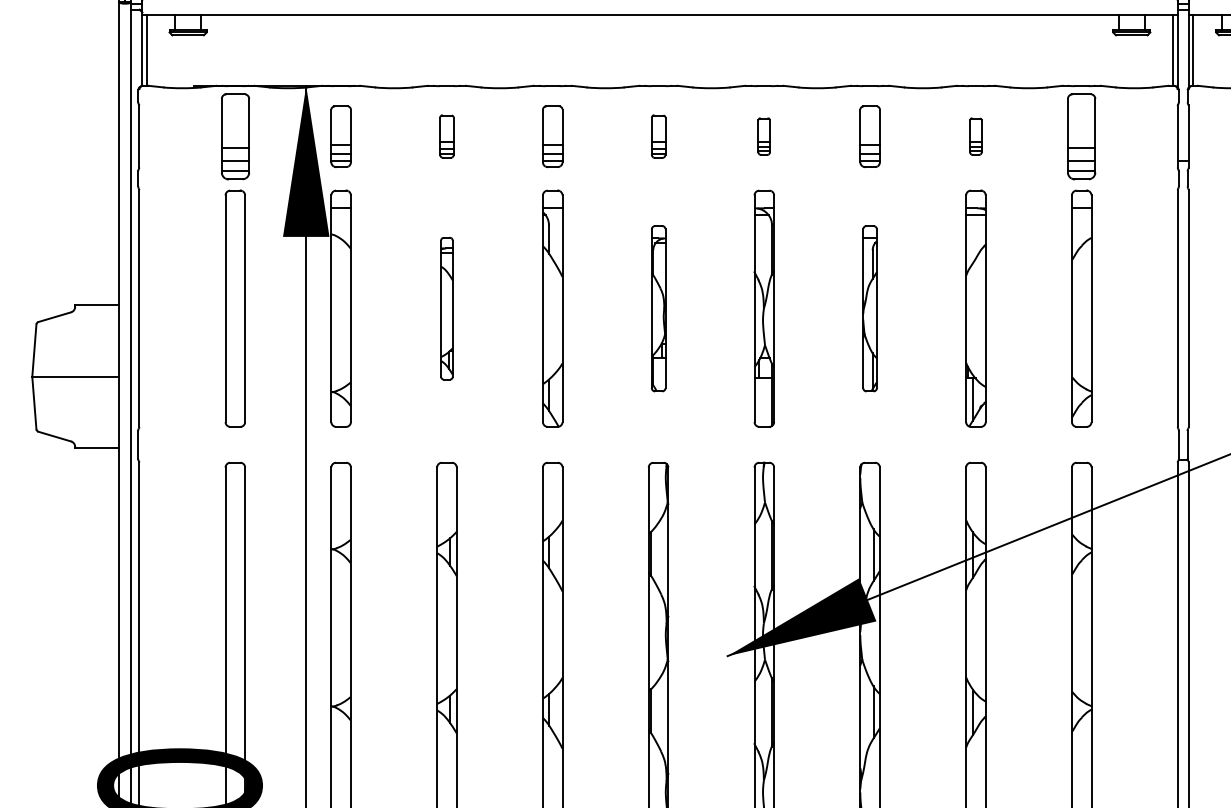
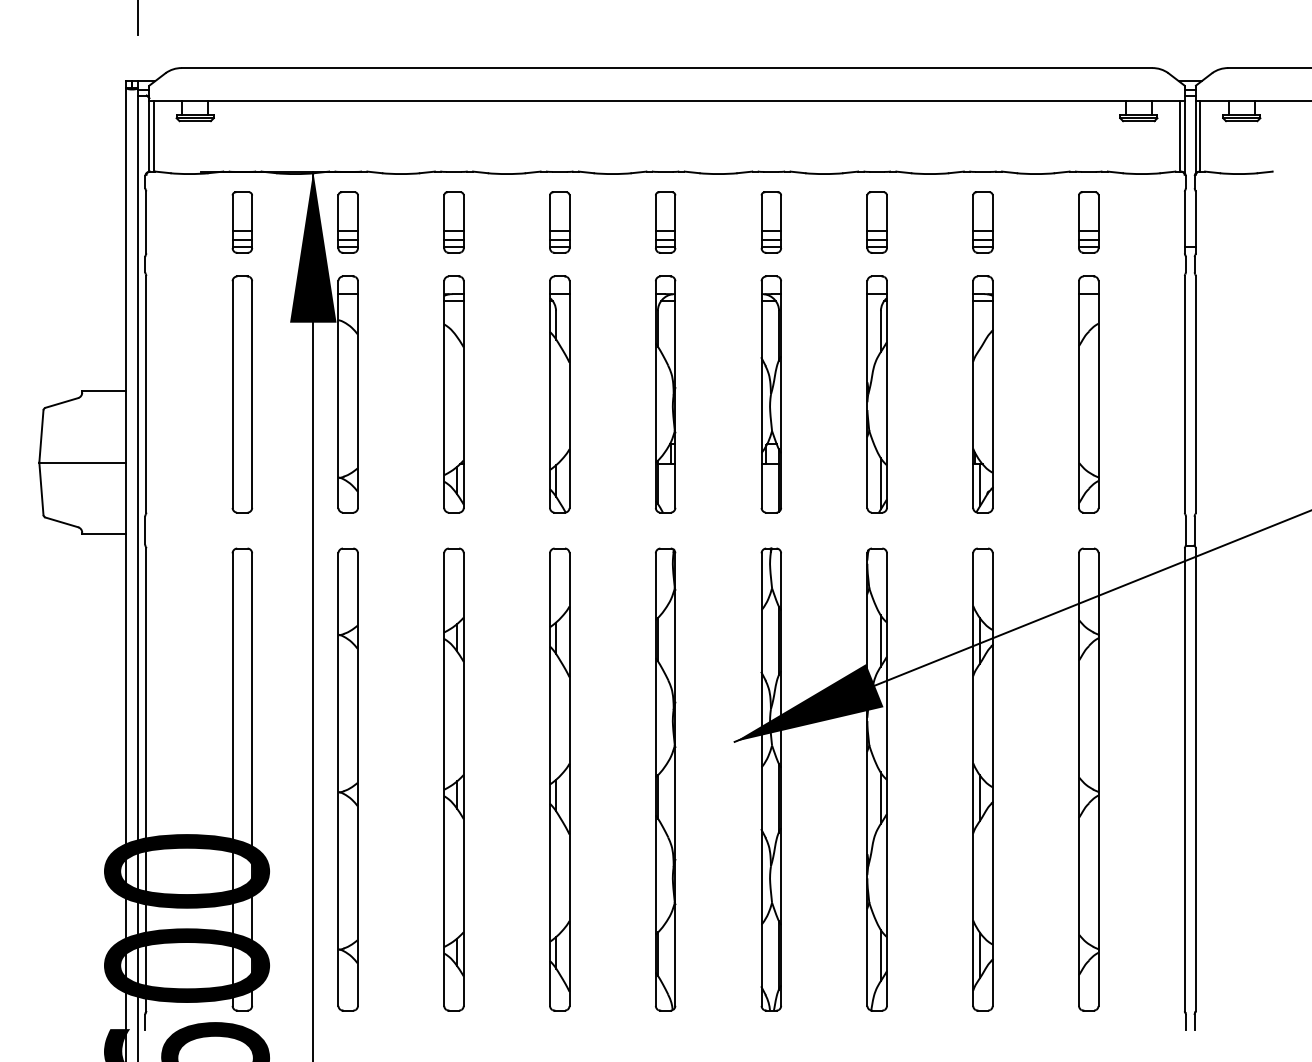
part: (234, 136) -> (241, 222), size x0.71
part: (446, 136) -> (453, 222), size x1.43
part: (658, 136) -> (665, 222), size x1.43
part: (763, 136) -> (770, 222), size x1.67
part: (975, 136) -> (982, 222), size x1.67
part: (1081, 136) -> (1088, 222), size x0.71
part: (446, 308) -> (453, 394), size x1.67
part: (658, 308) -> (665, 394), size x1.43
part: (869, 308) -> (876, 394), size x1.43

